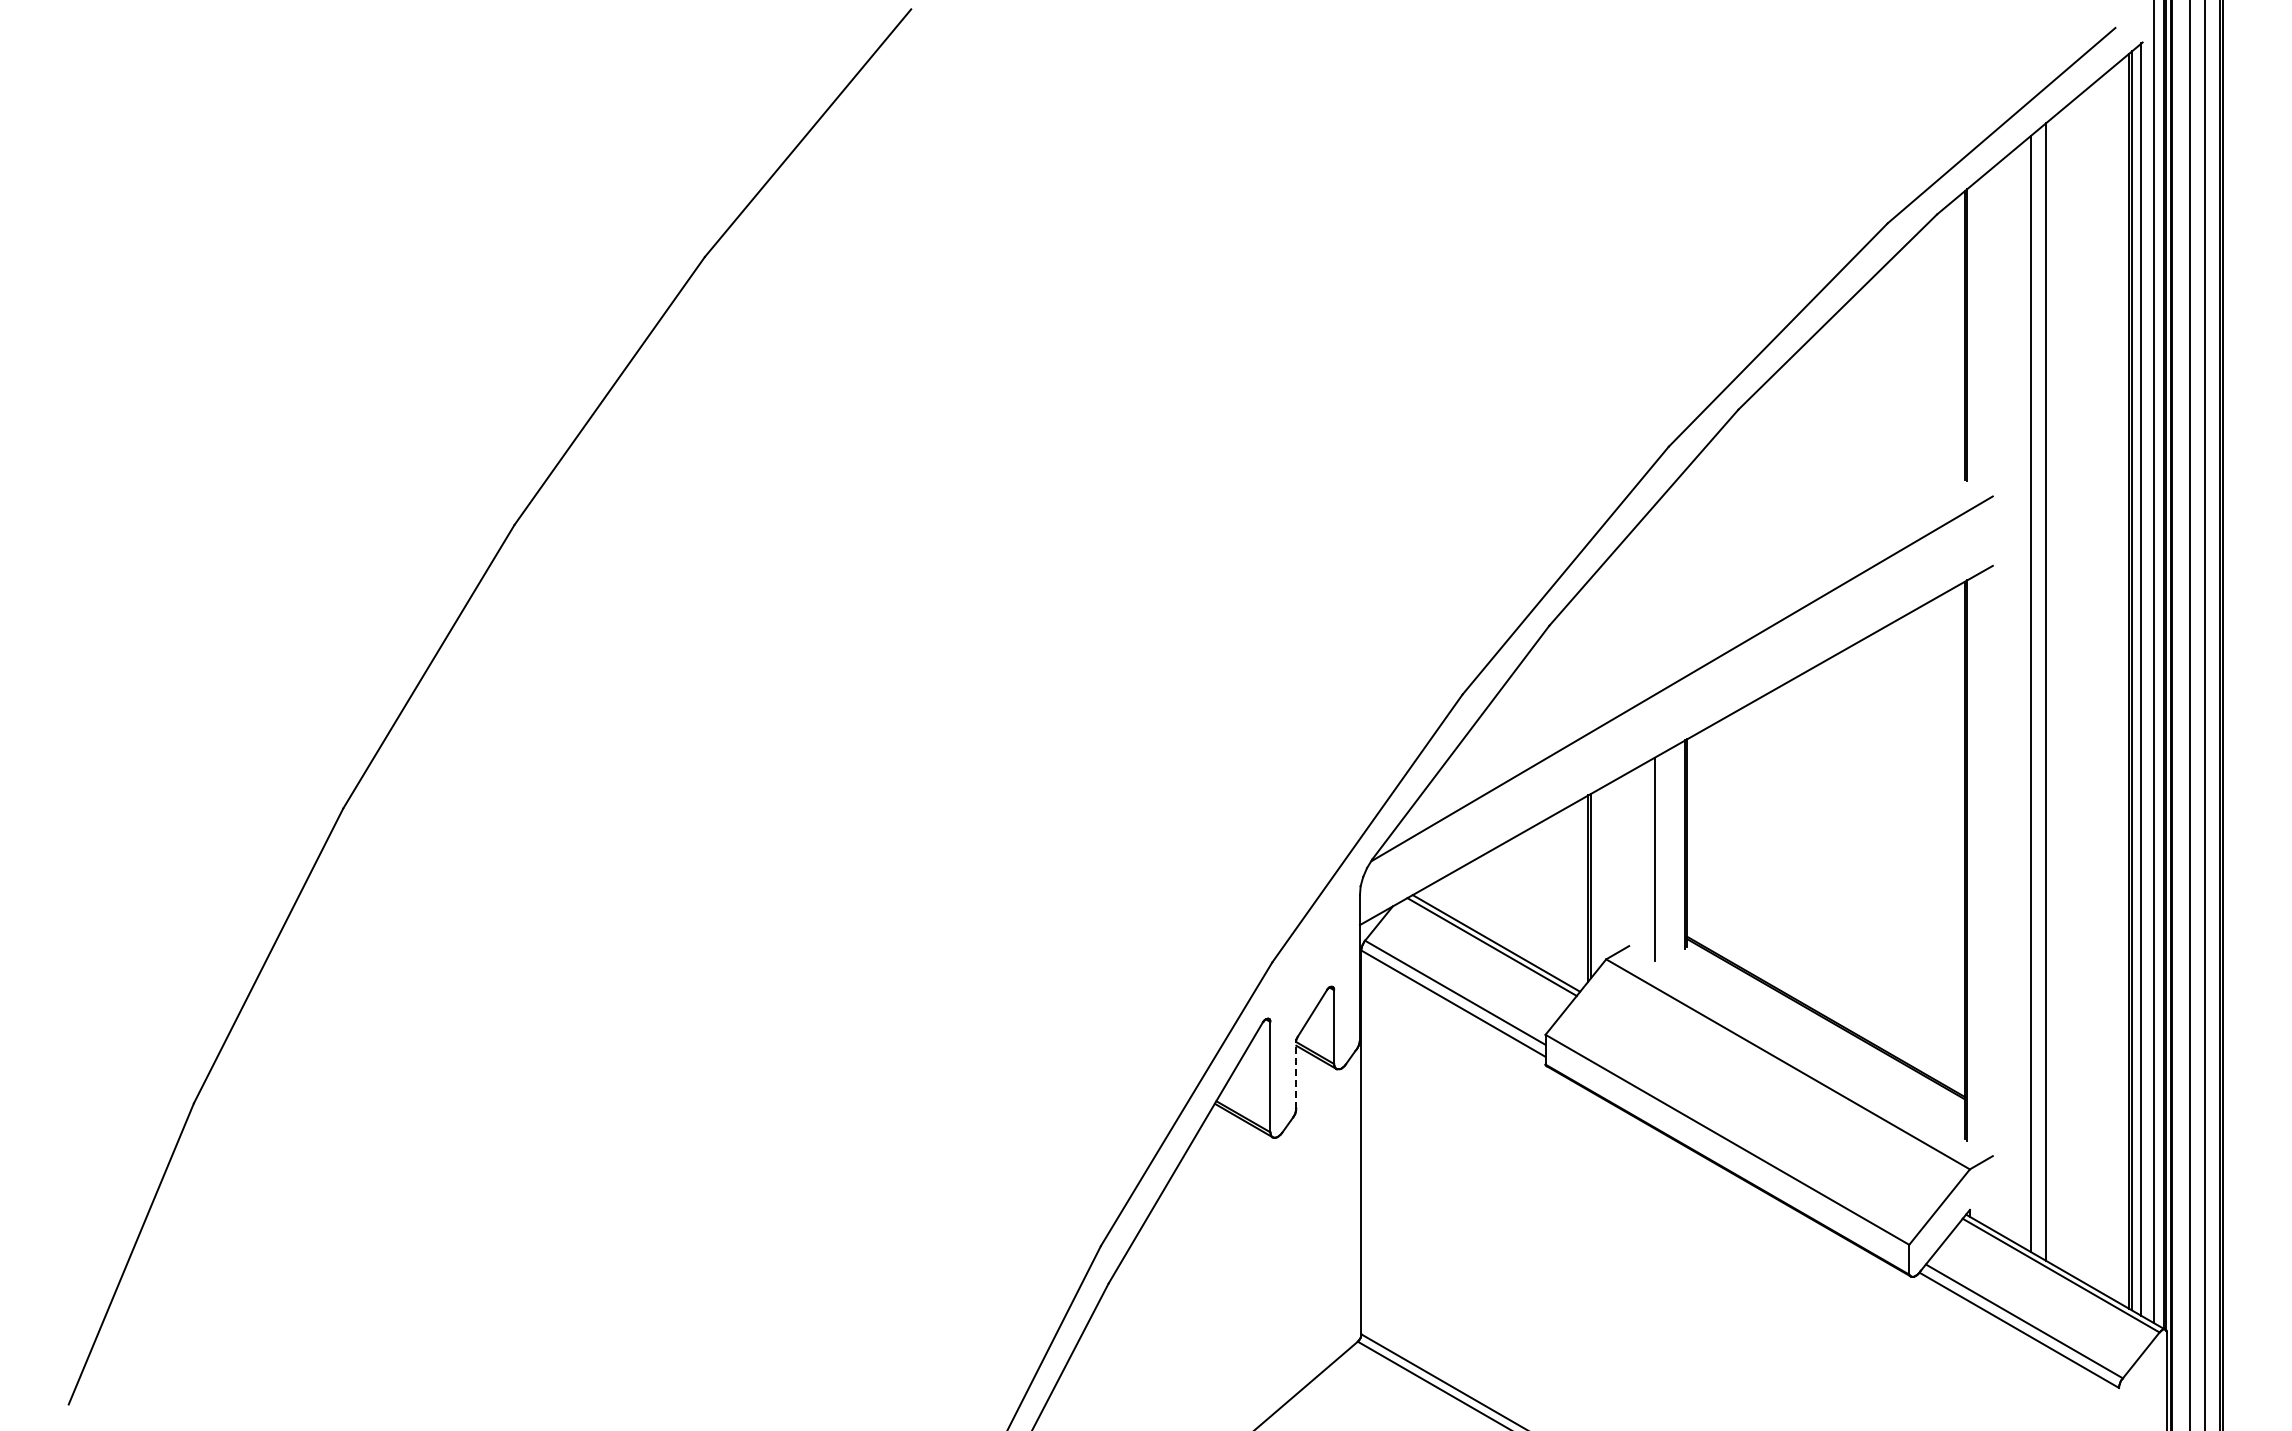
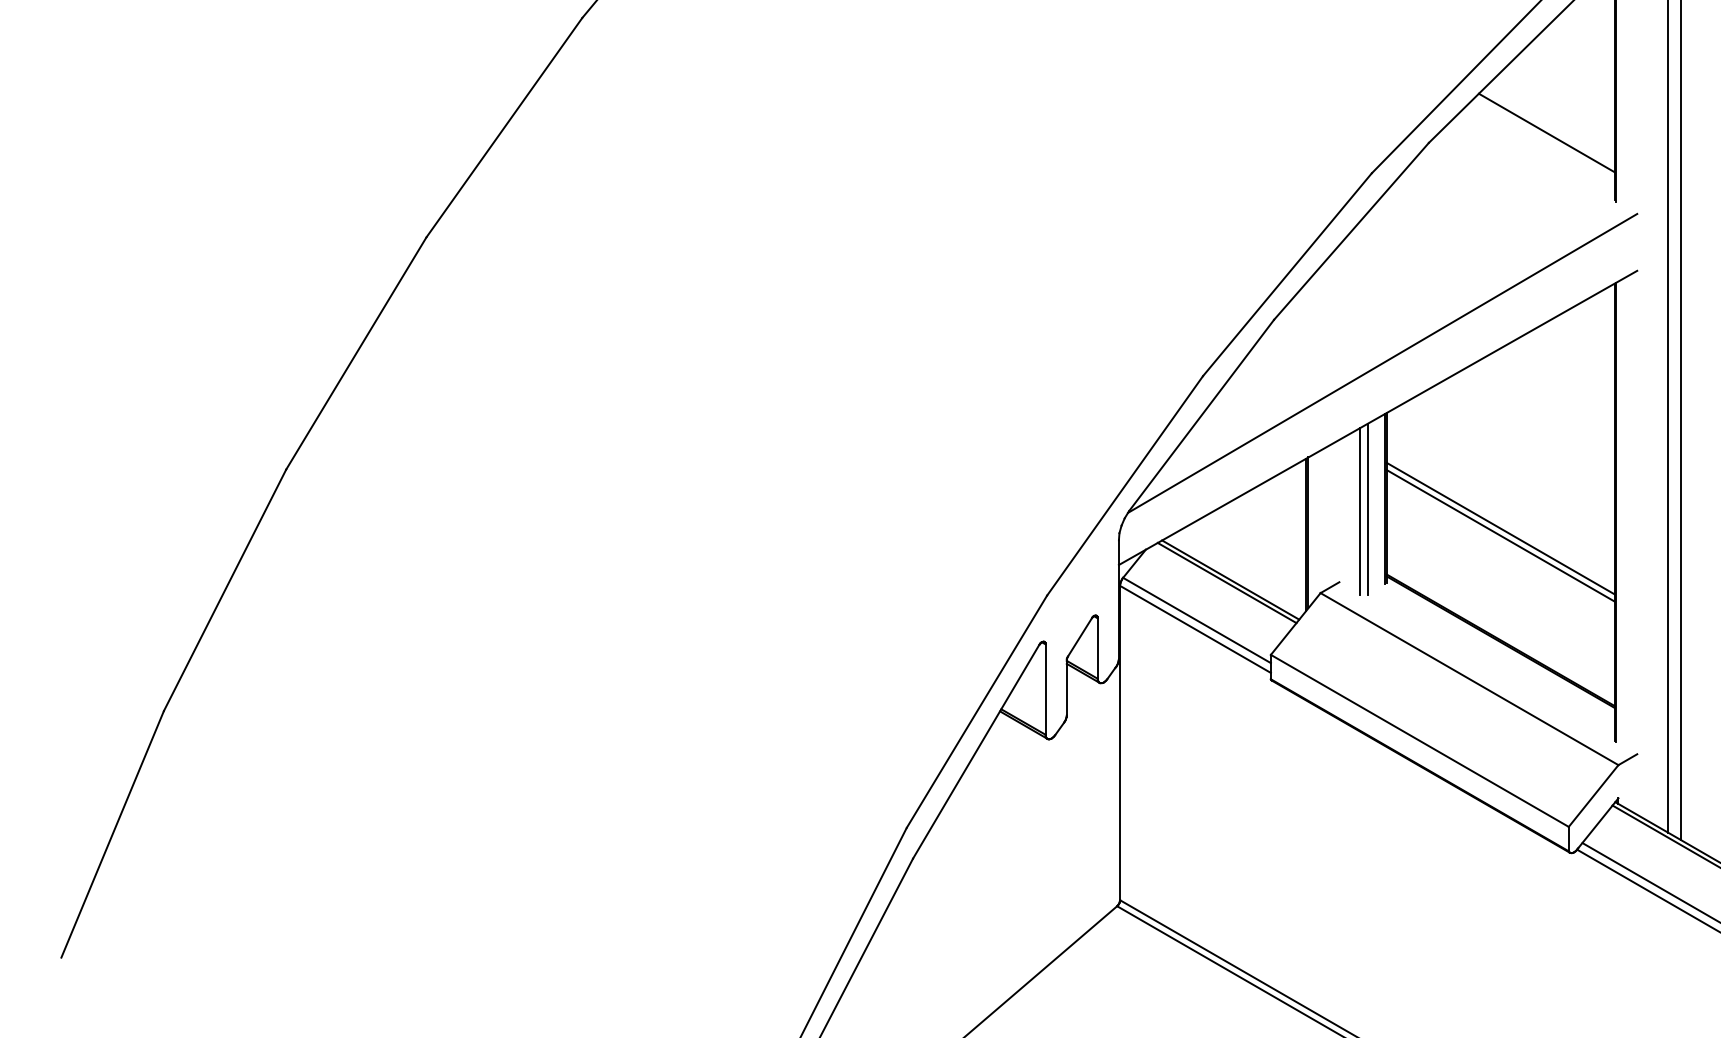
line: (1882, 397) -> (1546, 132), added
line: (1663, 856) -> (1367, 508), added
line: (1826, 880) -> (1500, 528), added
line: (1826, 889) -> (1500, 535), added
line: (1296, 1074) -> (1066, 687), dashed -> solid

